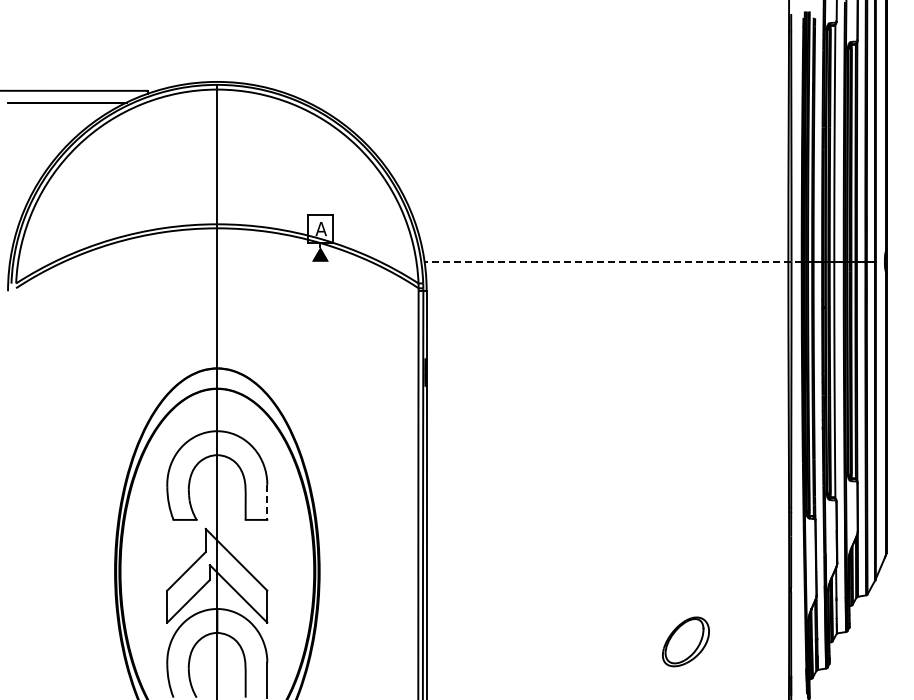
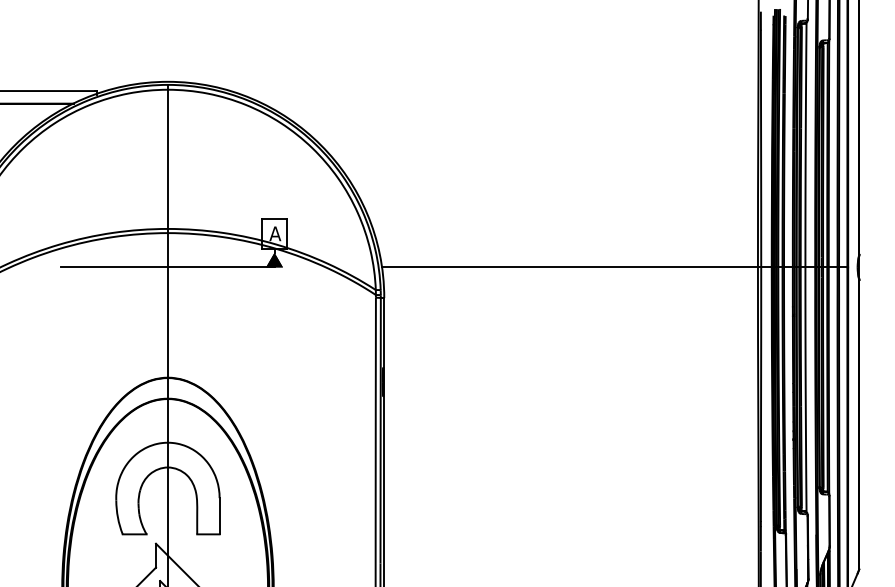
line: (217, 261) -> (168, 267), added
line: (612, 261) -> (576, 267), dashed -> solid
line: (267, 502) -> (219, 516), dashed -> solid

